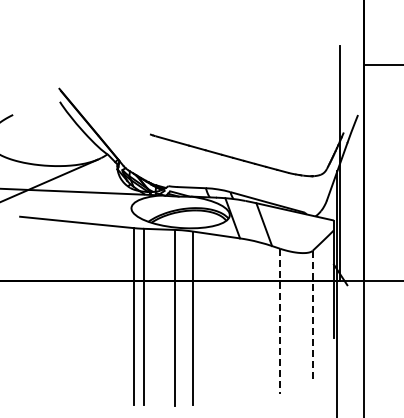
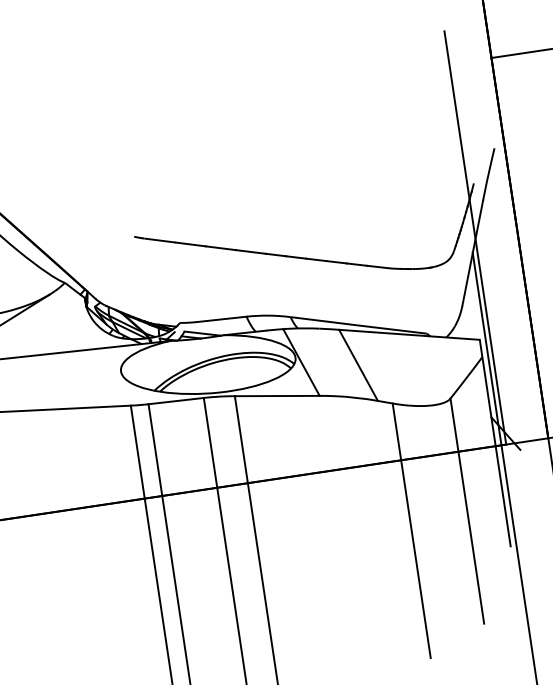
line: (312, 315) -> (467, 512), dashed -> solid
line: (280, 321) -> (412, 531), dashed -> solid

